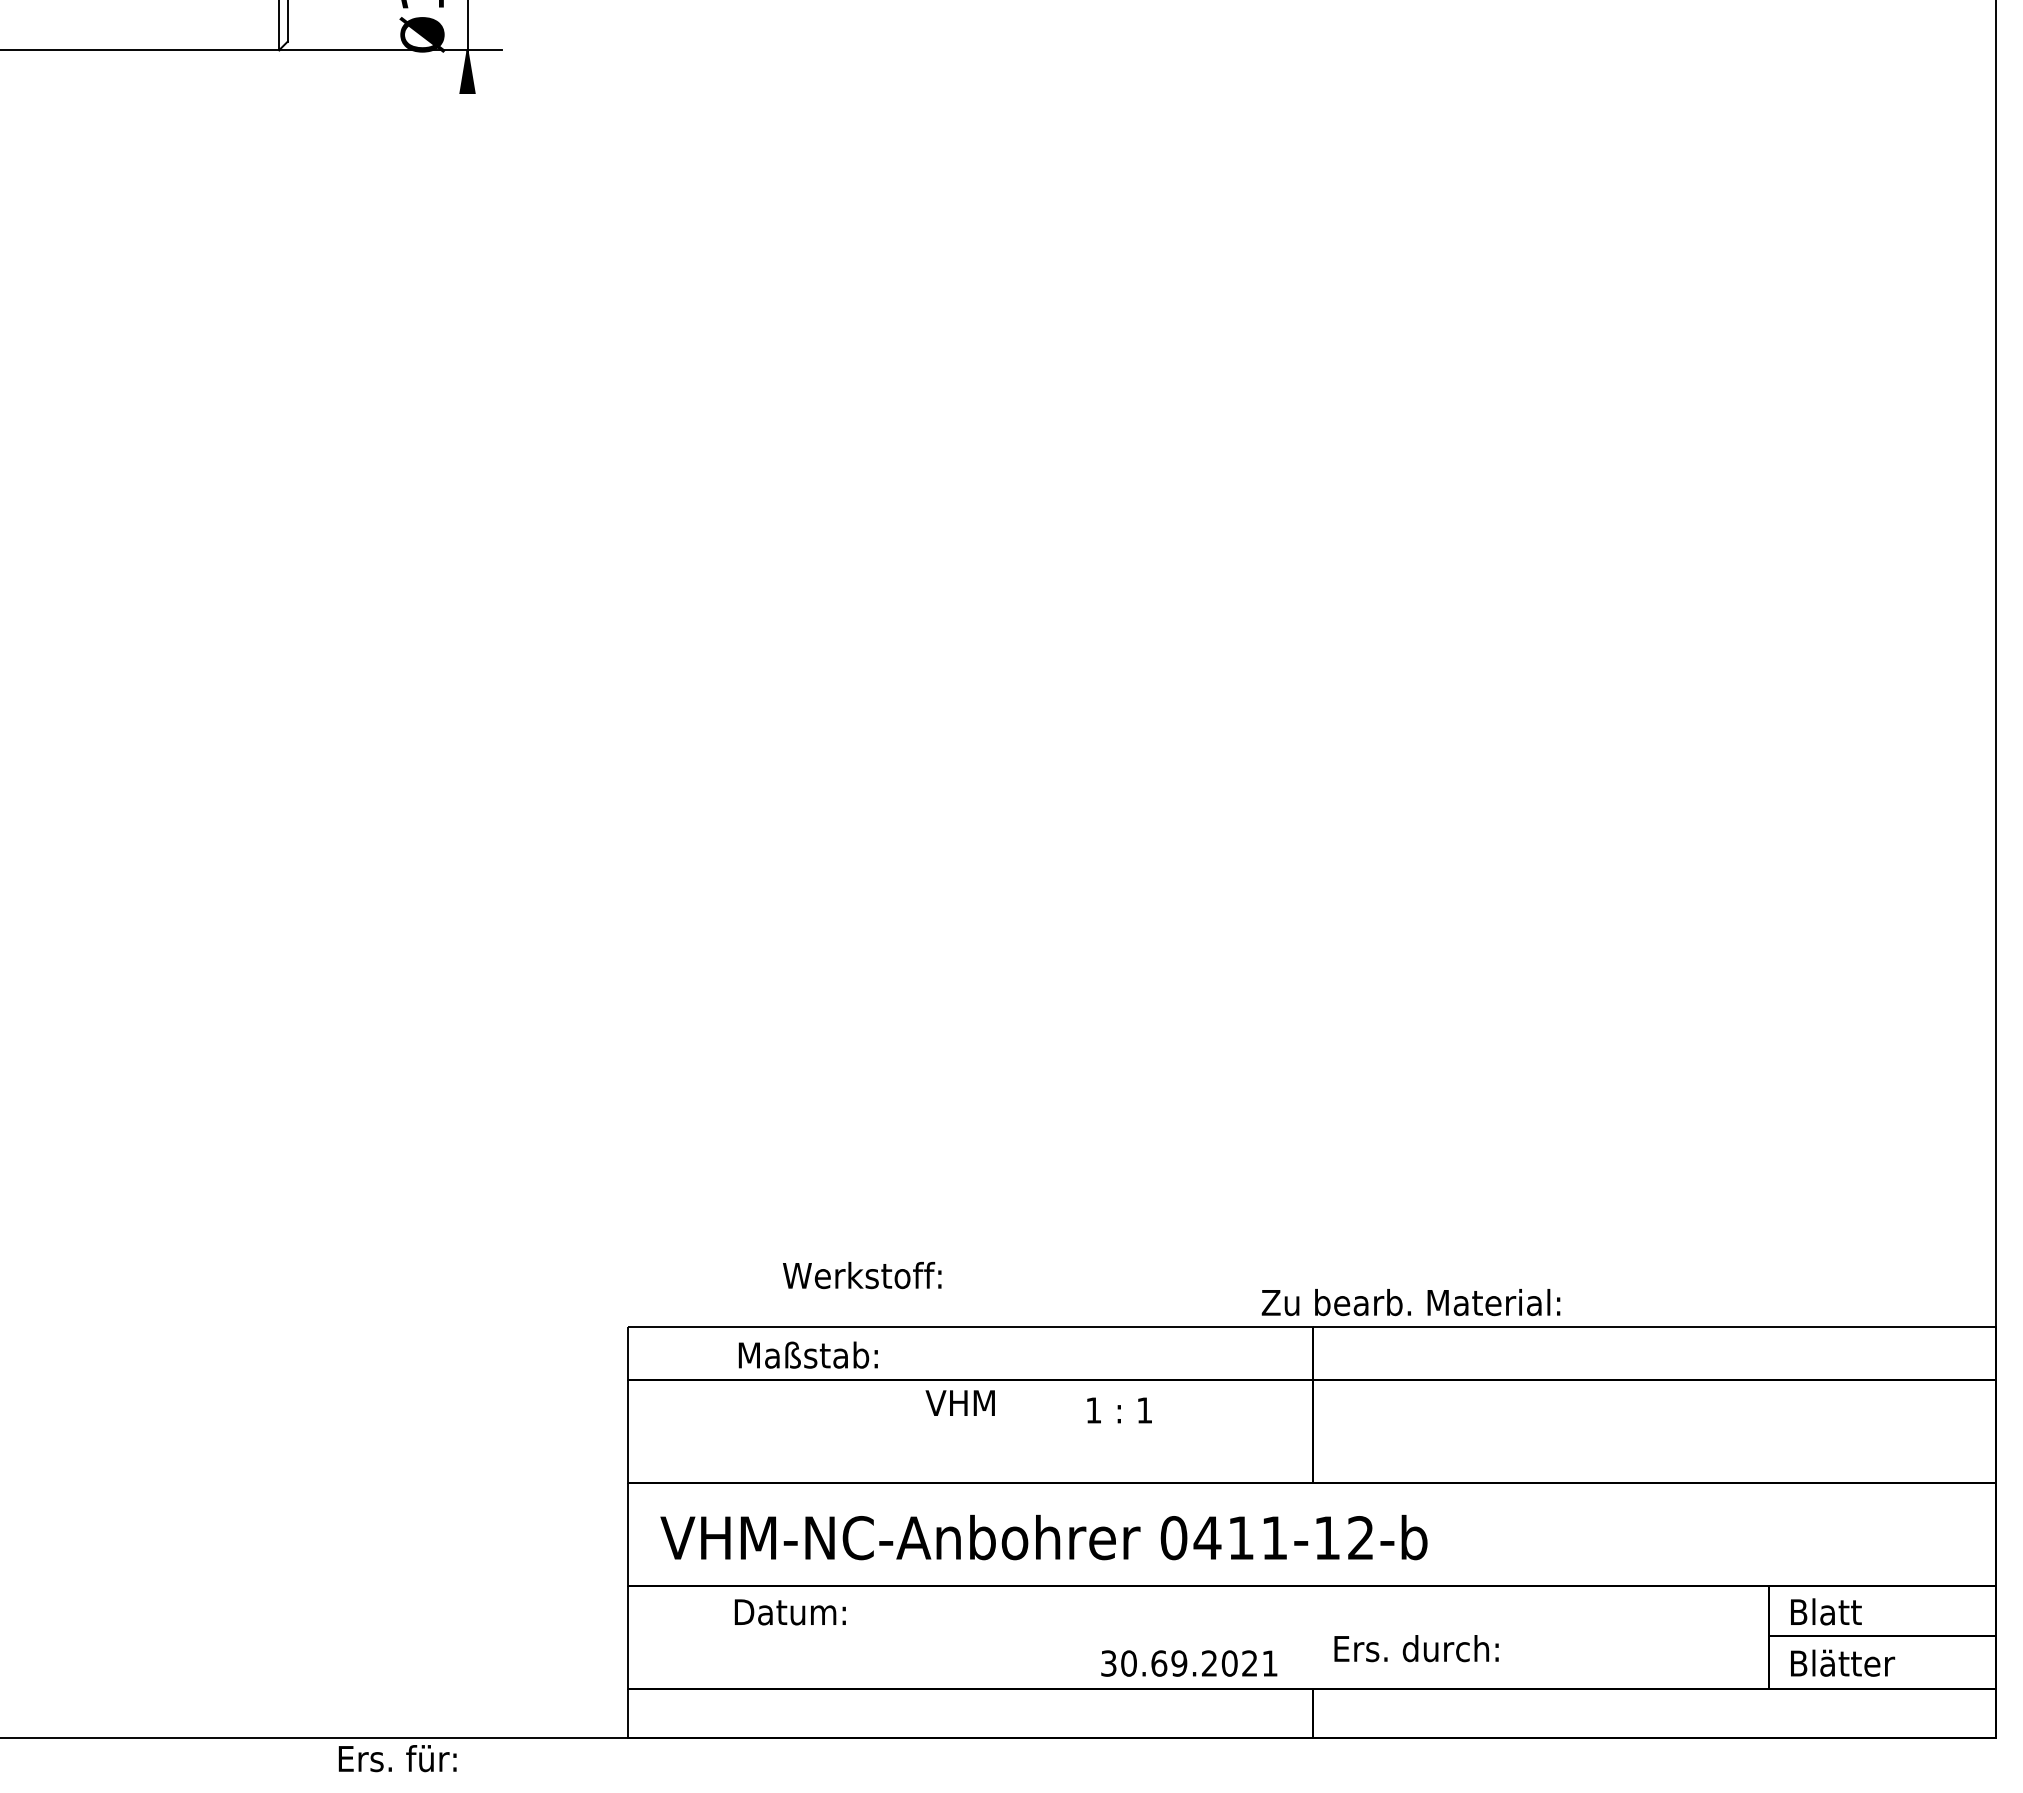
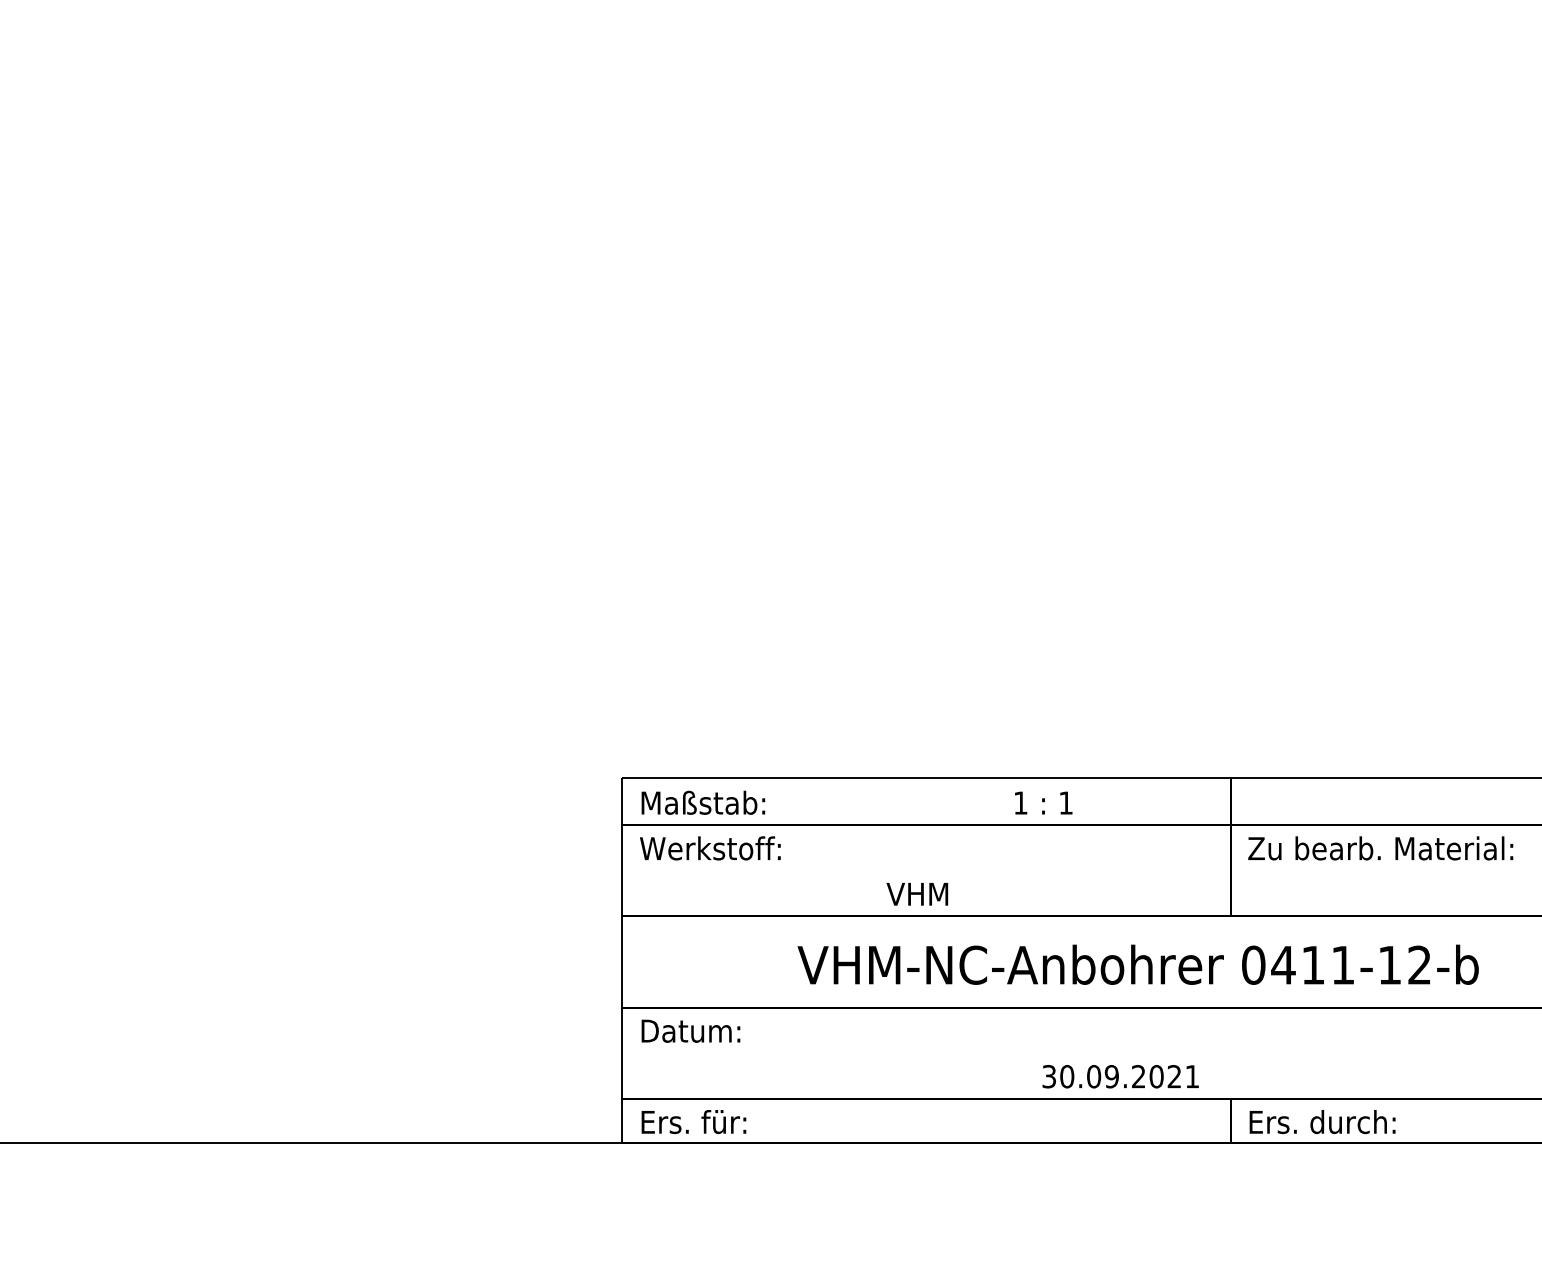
text: (862, 1275) -> (710, 848), moved
text: (1410, 1302) -> (1380, 848), moved
text: (807, 1354) -> (702, 802), moved
text: (959, 1402) -> (916, 893), moved
text: (1119, 1410) -> (1043, 803), moved
text: (1043, 1537) -> (1137, 964), moved
text: (789, 1612) -> (690, 1031), moved
text: (1416, 1648) -> (1322, 1121), moved
text: (1159, 1663) -> (1094, 1076), 30.69.2021 -> 30.09.2021
text: (397, 1758) -> (693, 1121), moved

